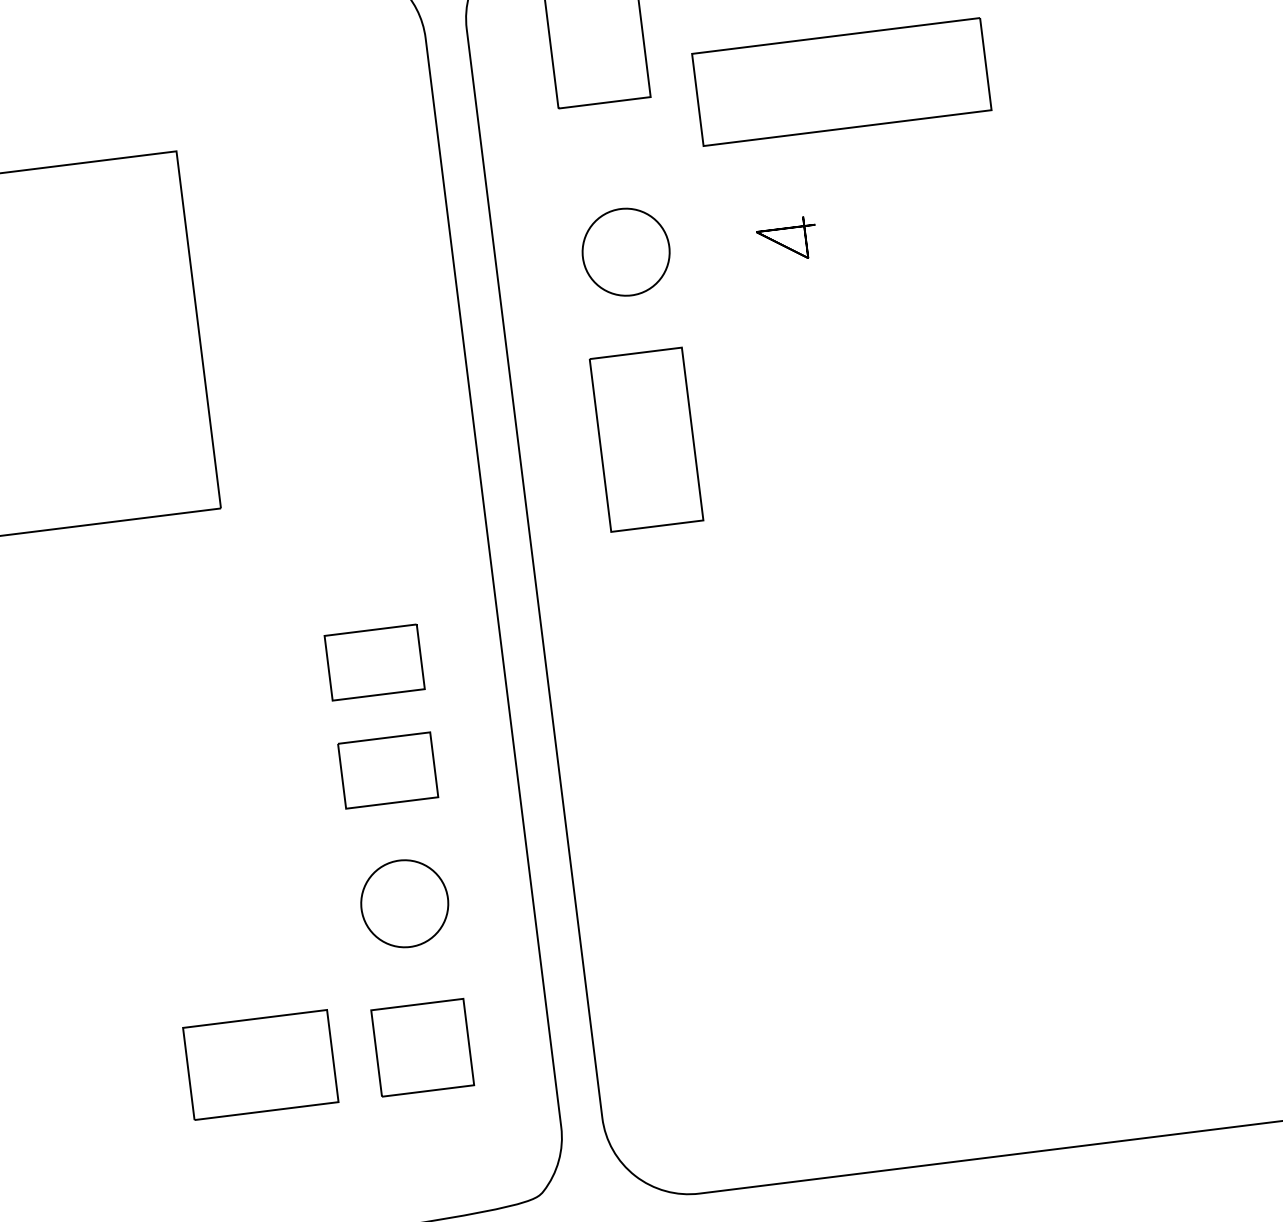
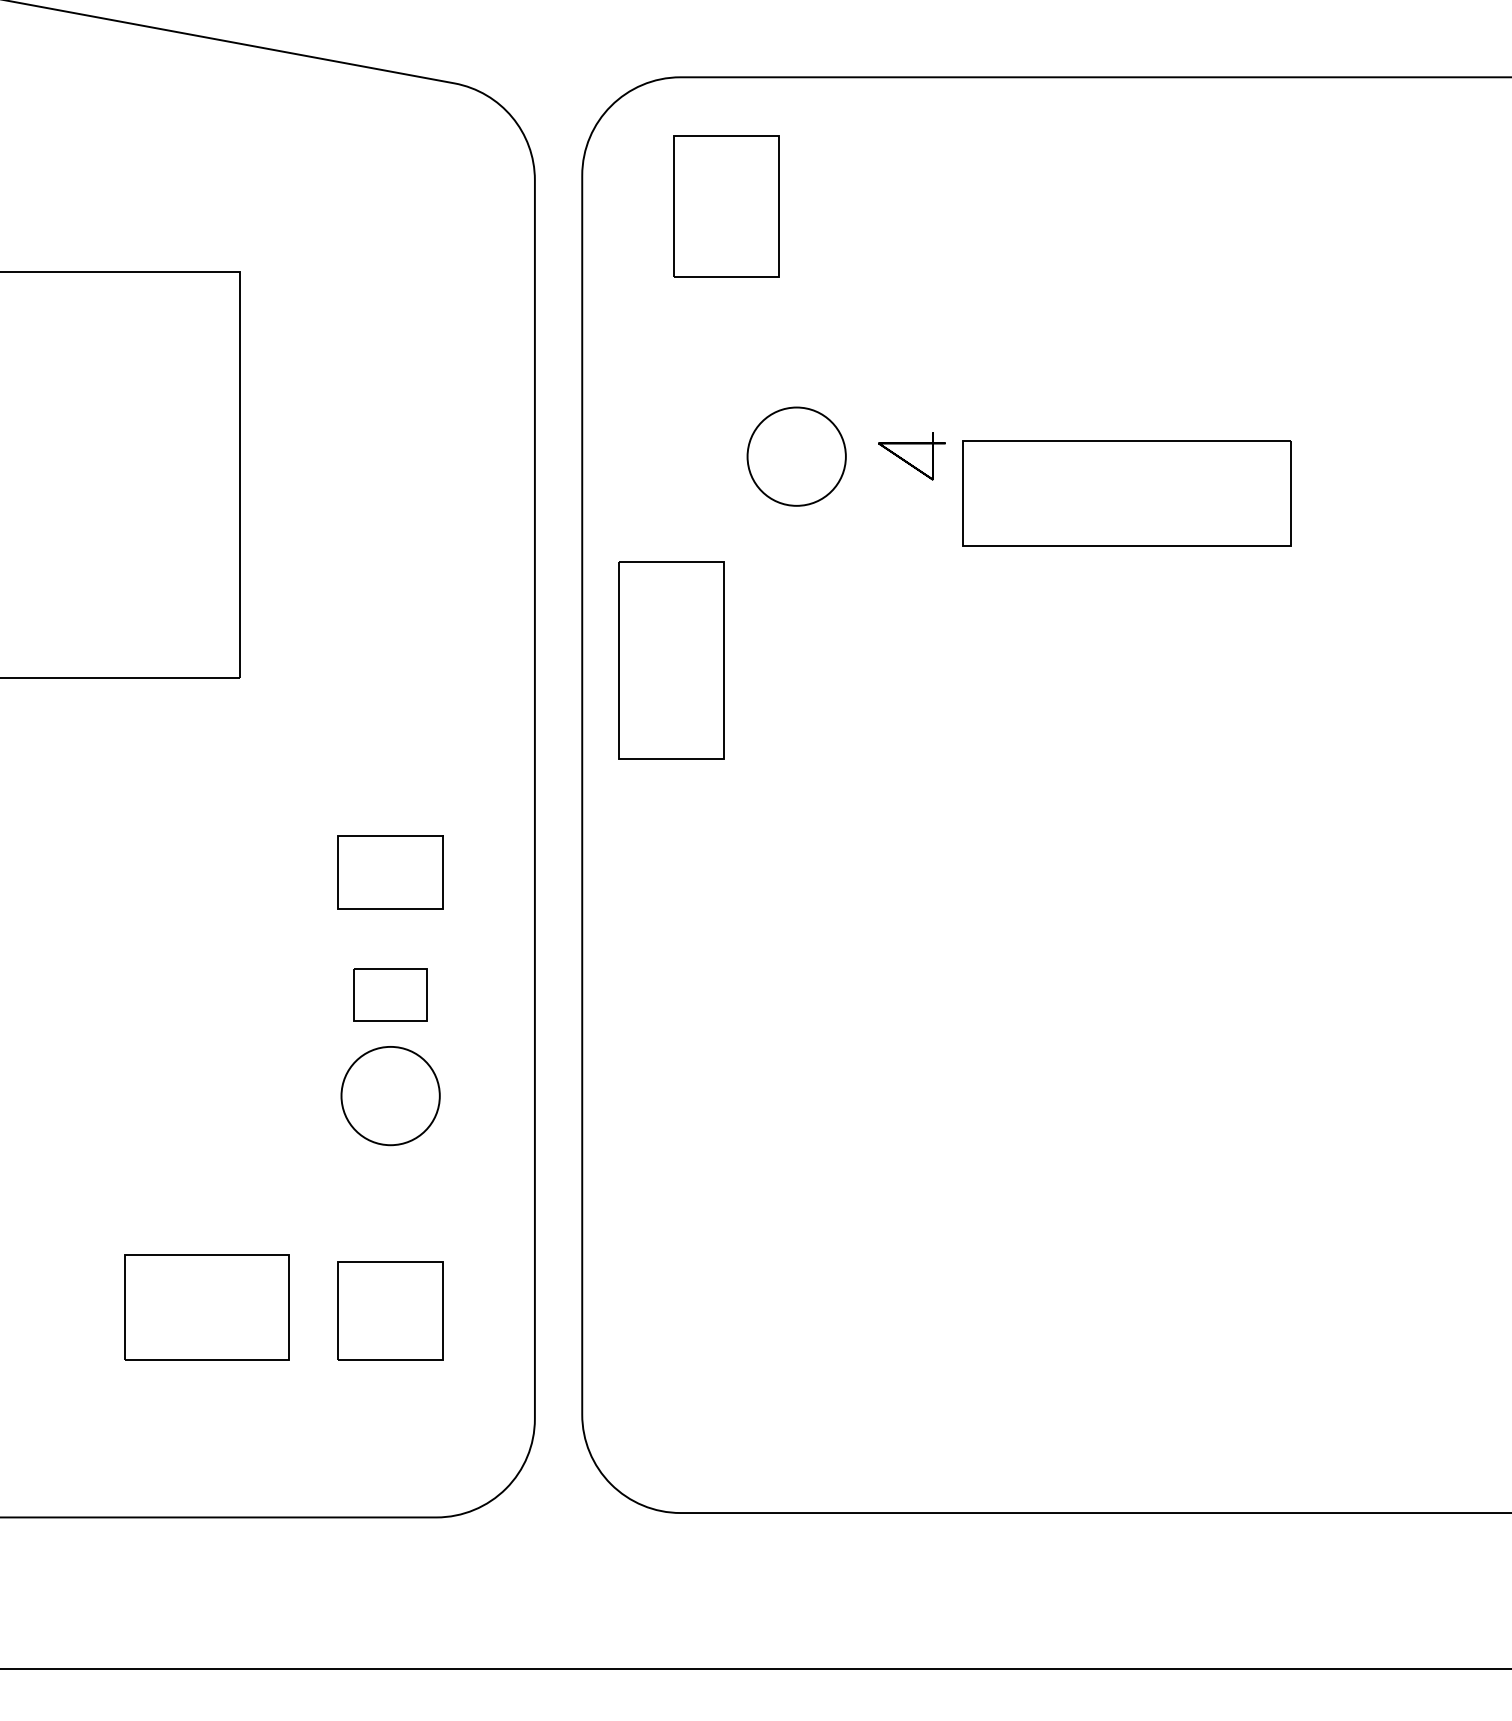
part: (841, 82) -> (1126, 493), moved
part: (625, 252) -> (796, 456), moved
part: (646, 439) -> (671, 660), moved
part: (387, 769) -> (390, 994), size x0.7
part: (404, 904) -> (390, 1096), moved

